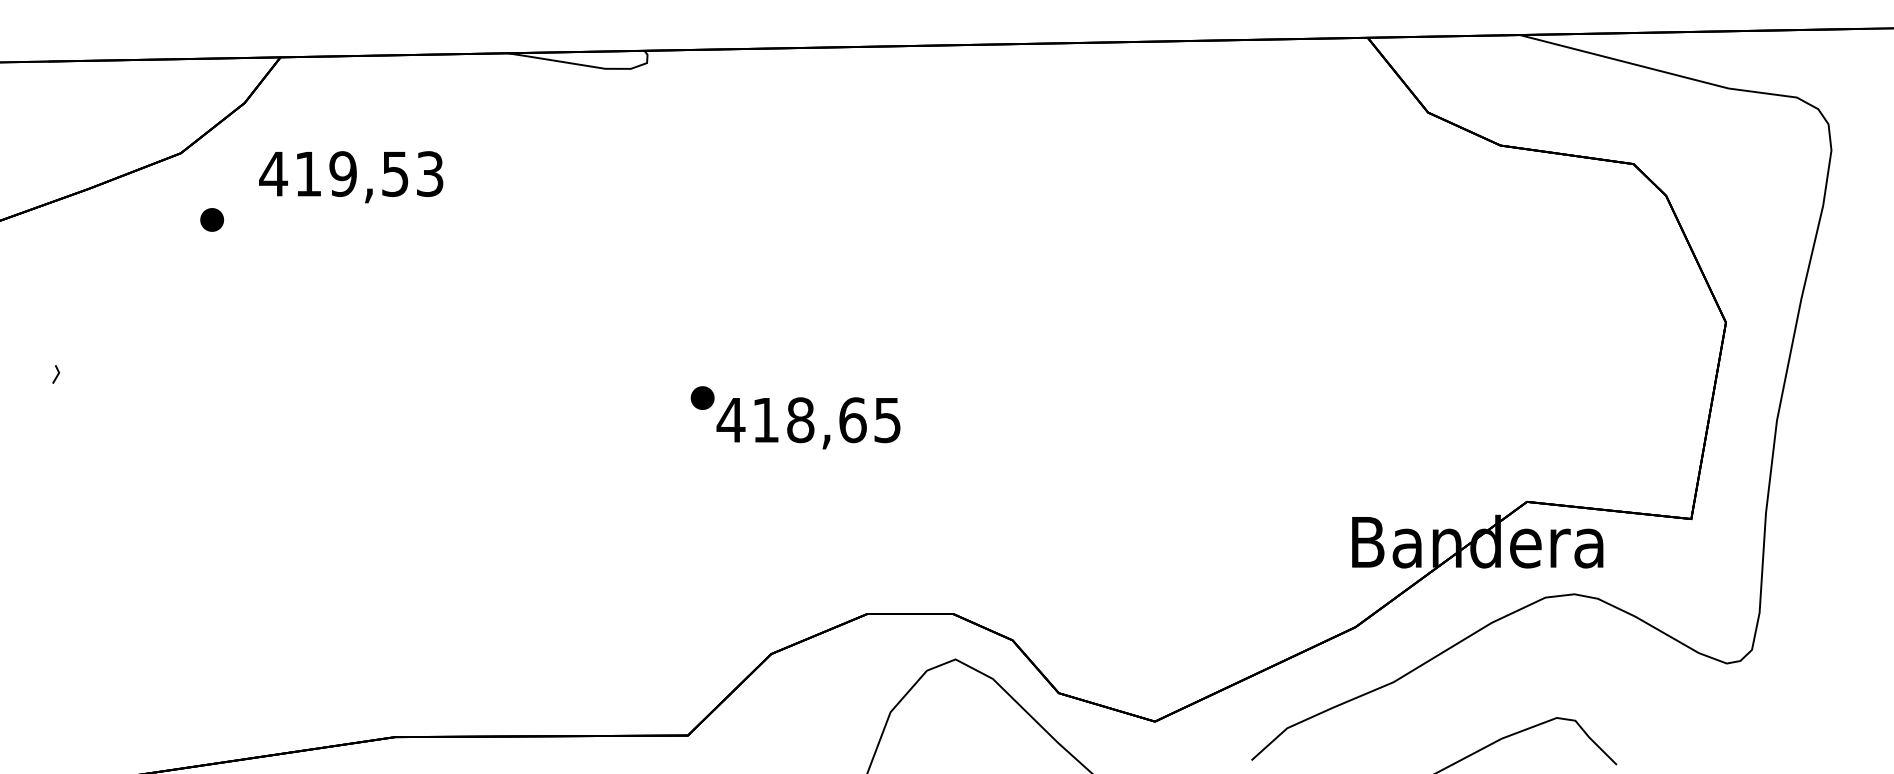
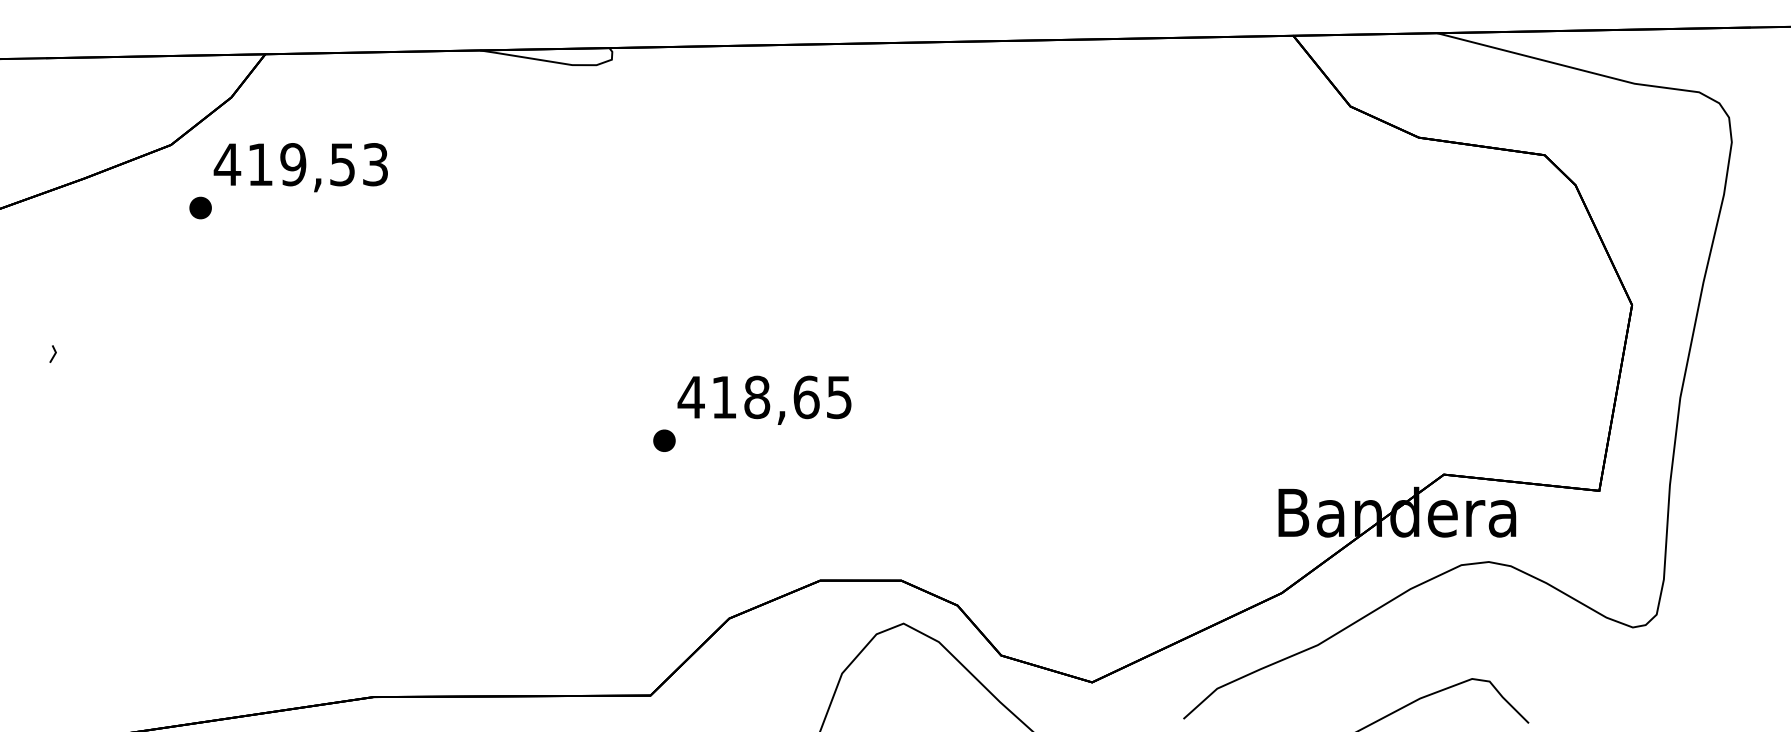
text: (351, 177) -> (301, 167), moved
part: (702, 397) -> (664, 440), moved

